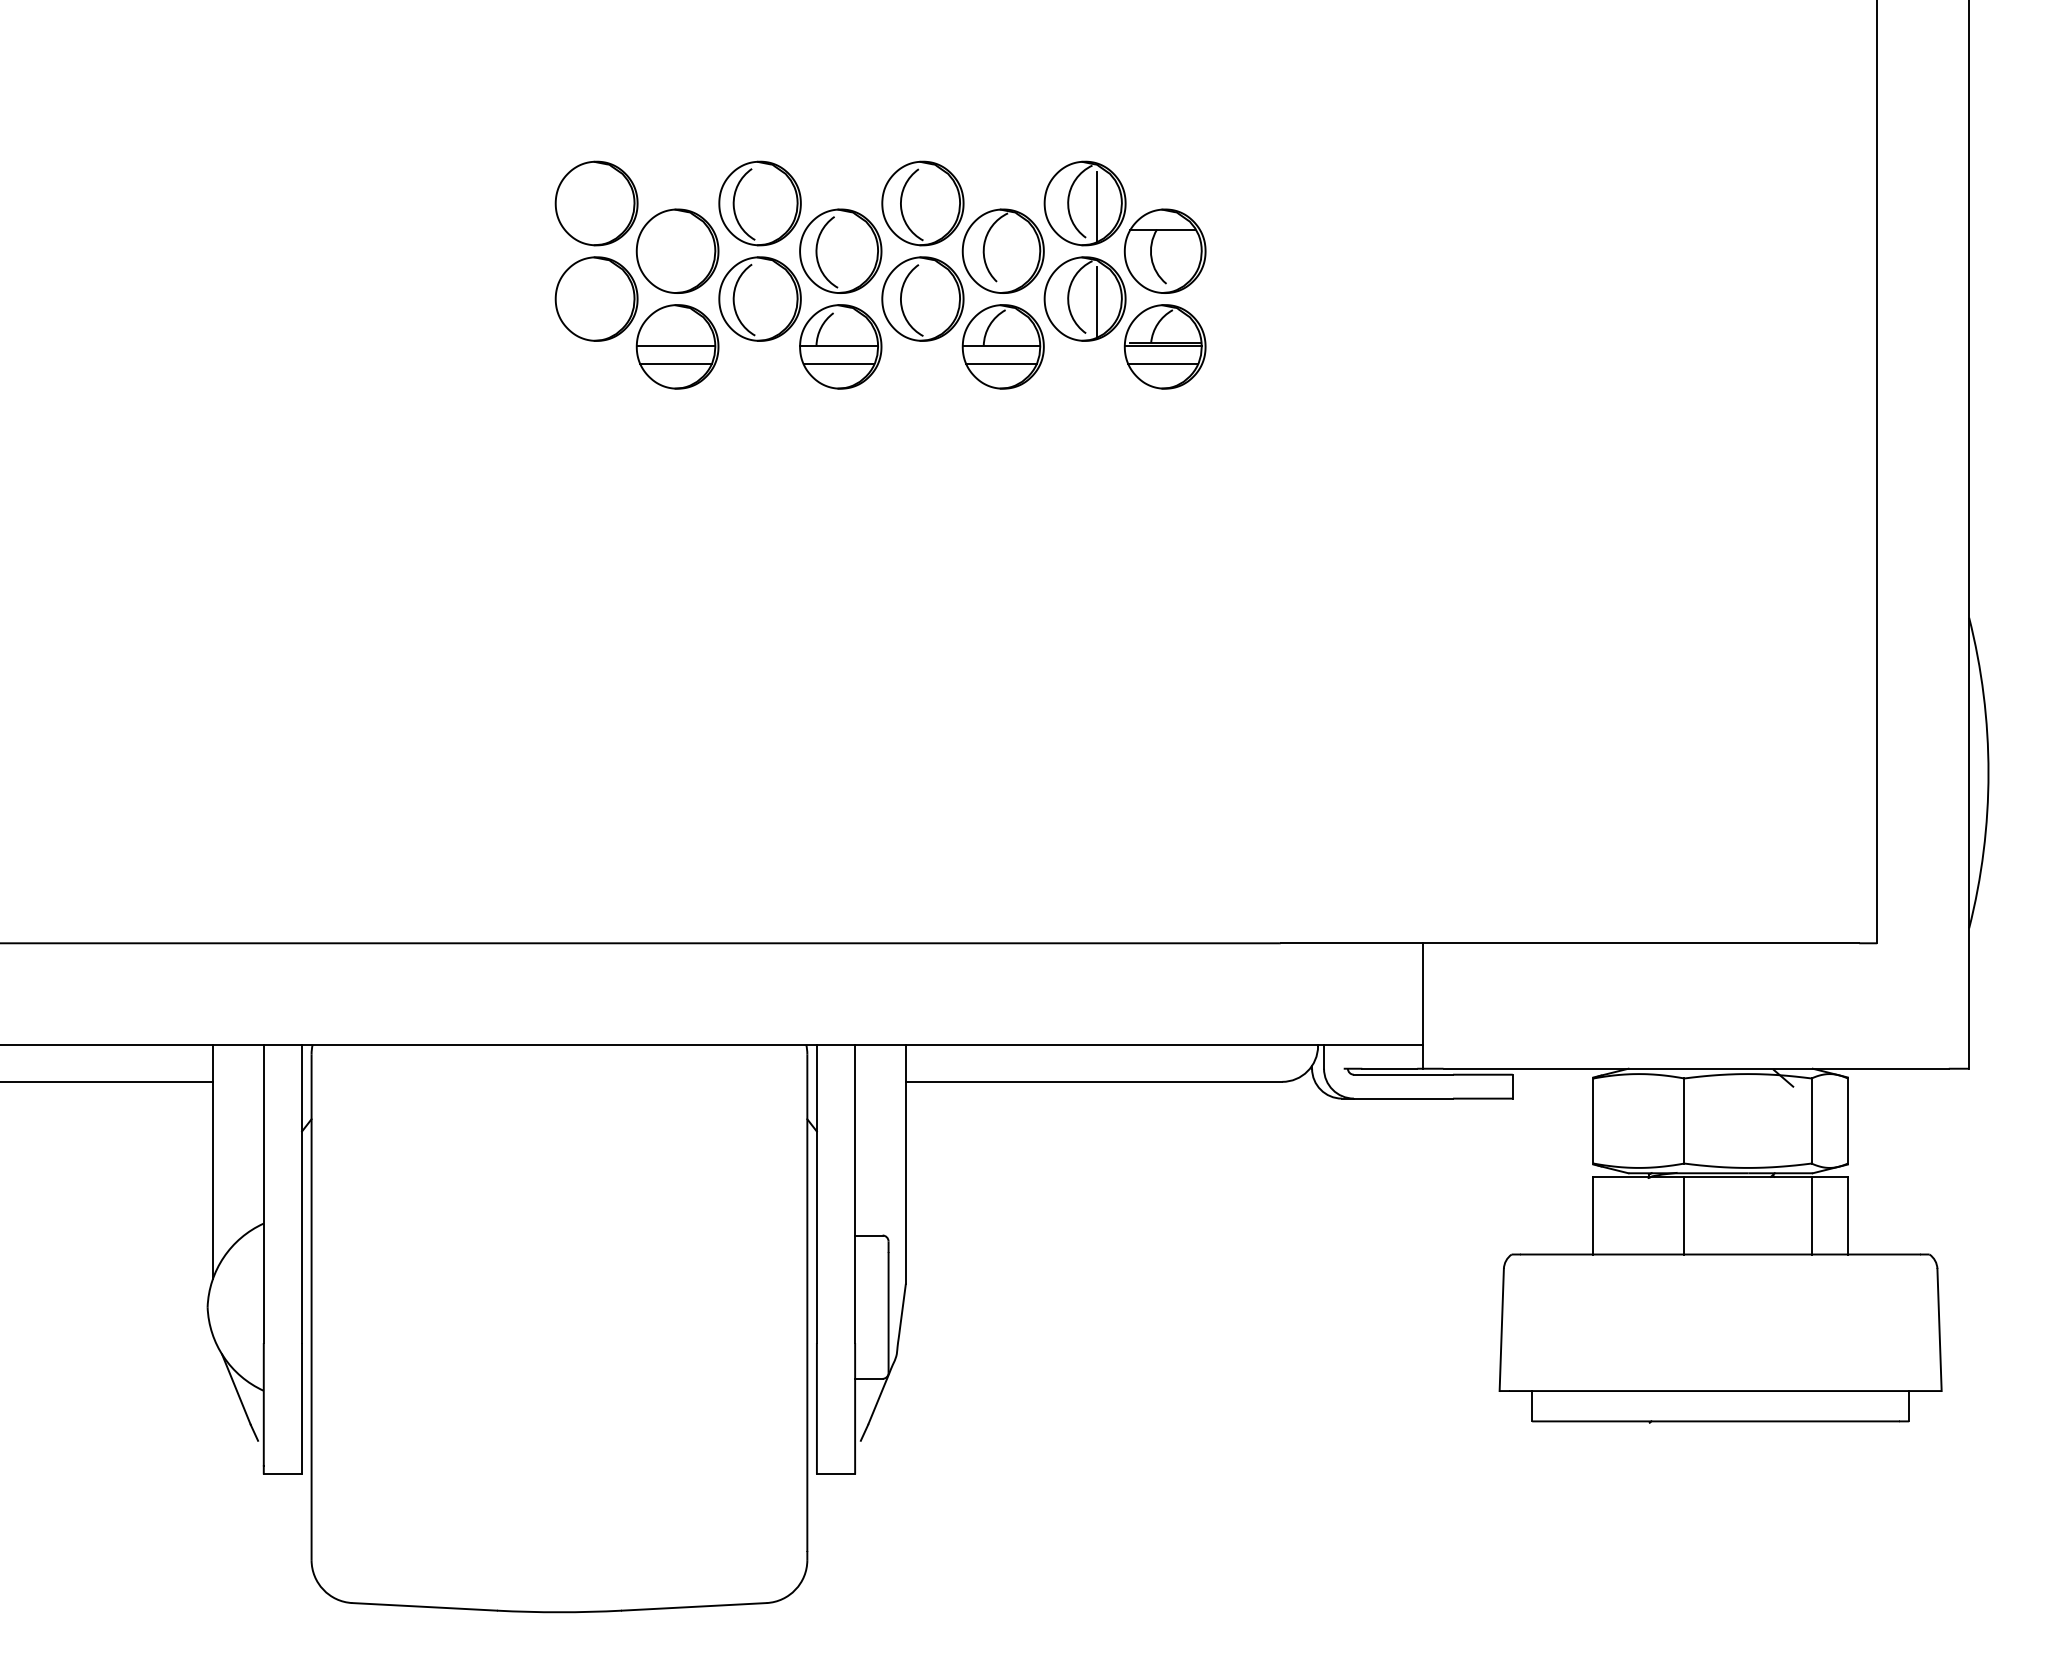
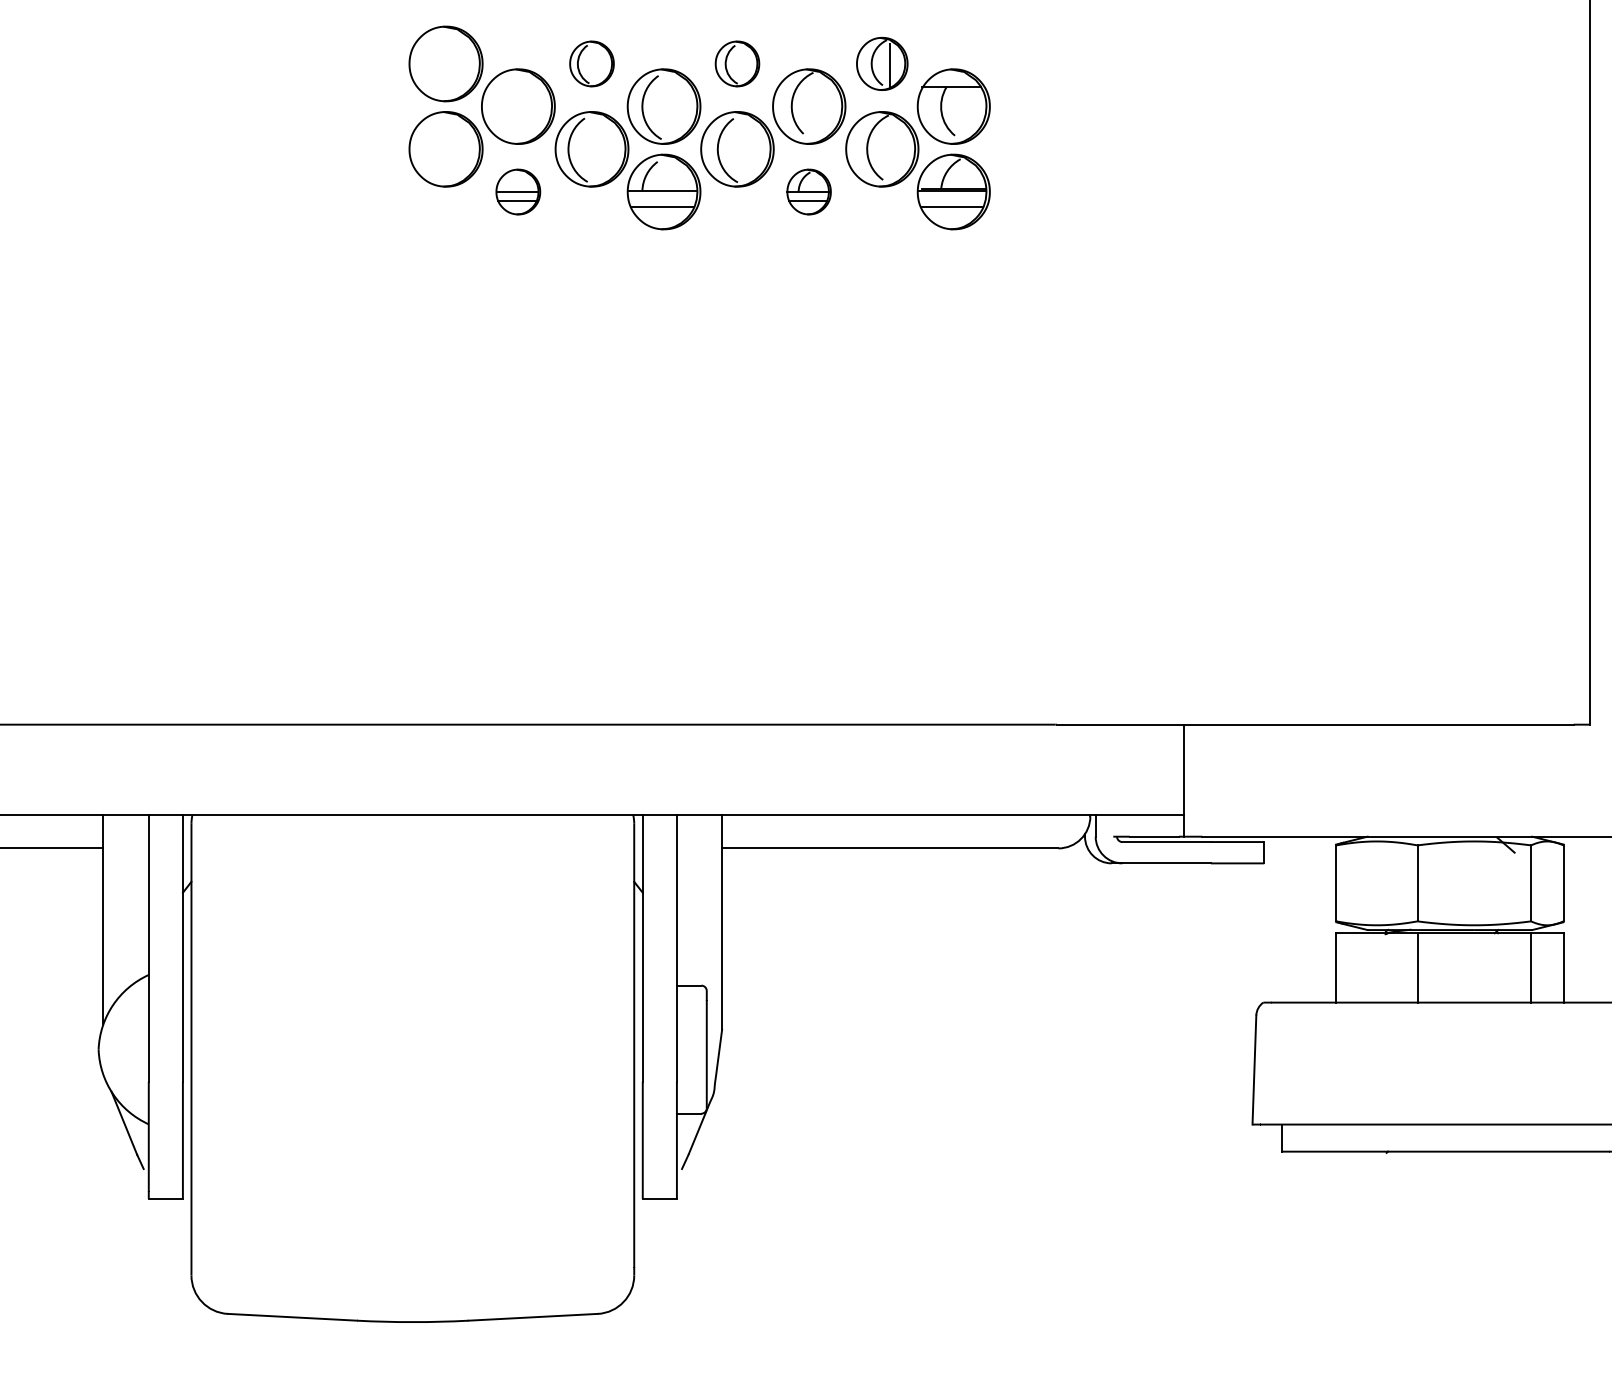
part: (759, 203) -> (591, 63), size x0.6
part: (922, 203) -> (737, 63), size x0.6
part: (1084, 203) -> (881, 63), size x0.7
line: (1097, 302) -> (893, 152), removed
part: (677, 346) -> (518, 191), size x0.6
part: (1002, 346) -> (808, 191), size x0.6

